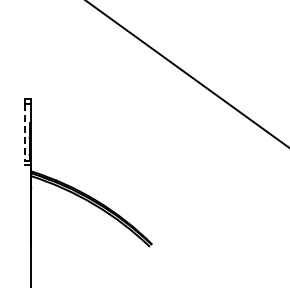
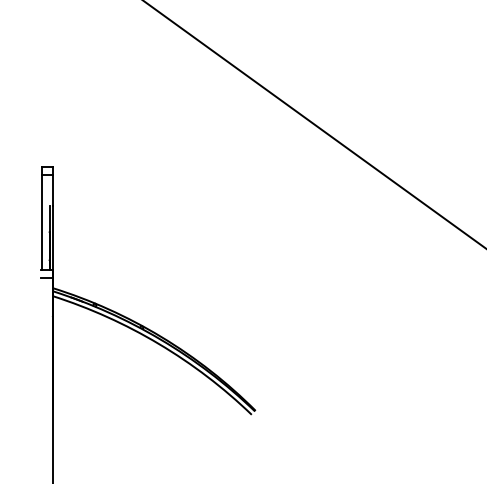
line: (24, 132) -> (41, 222), dashed -> solid

